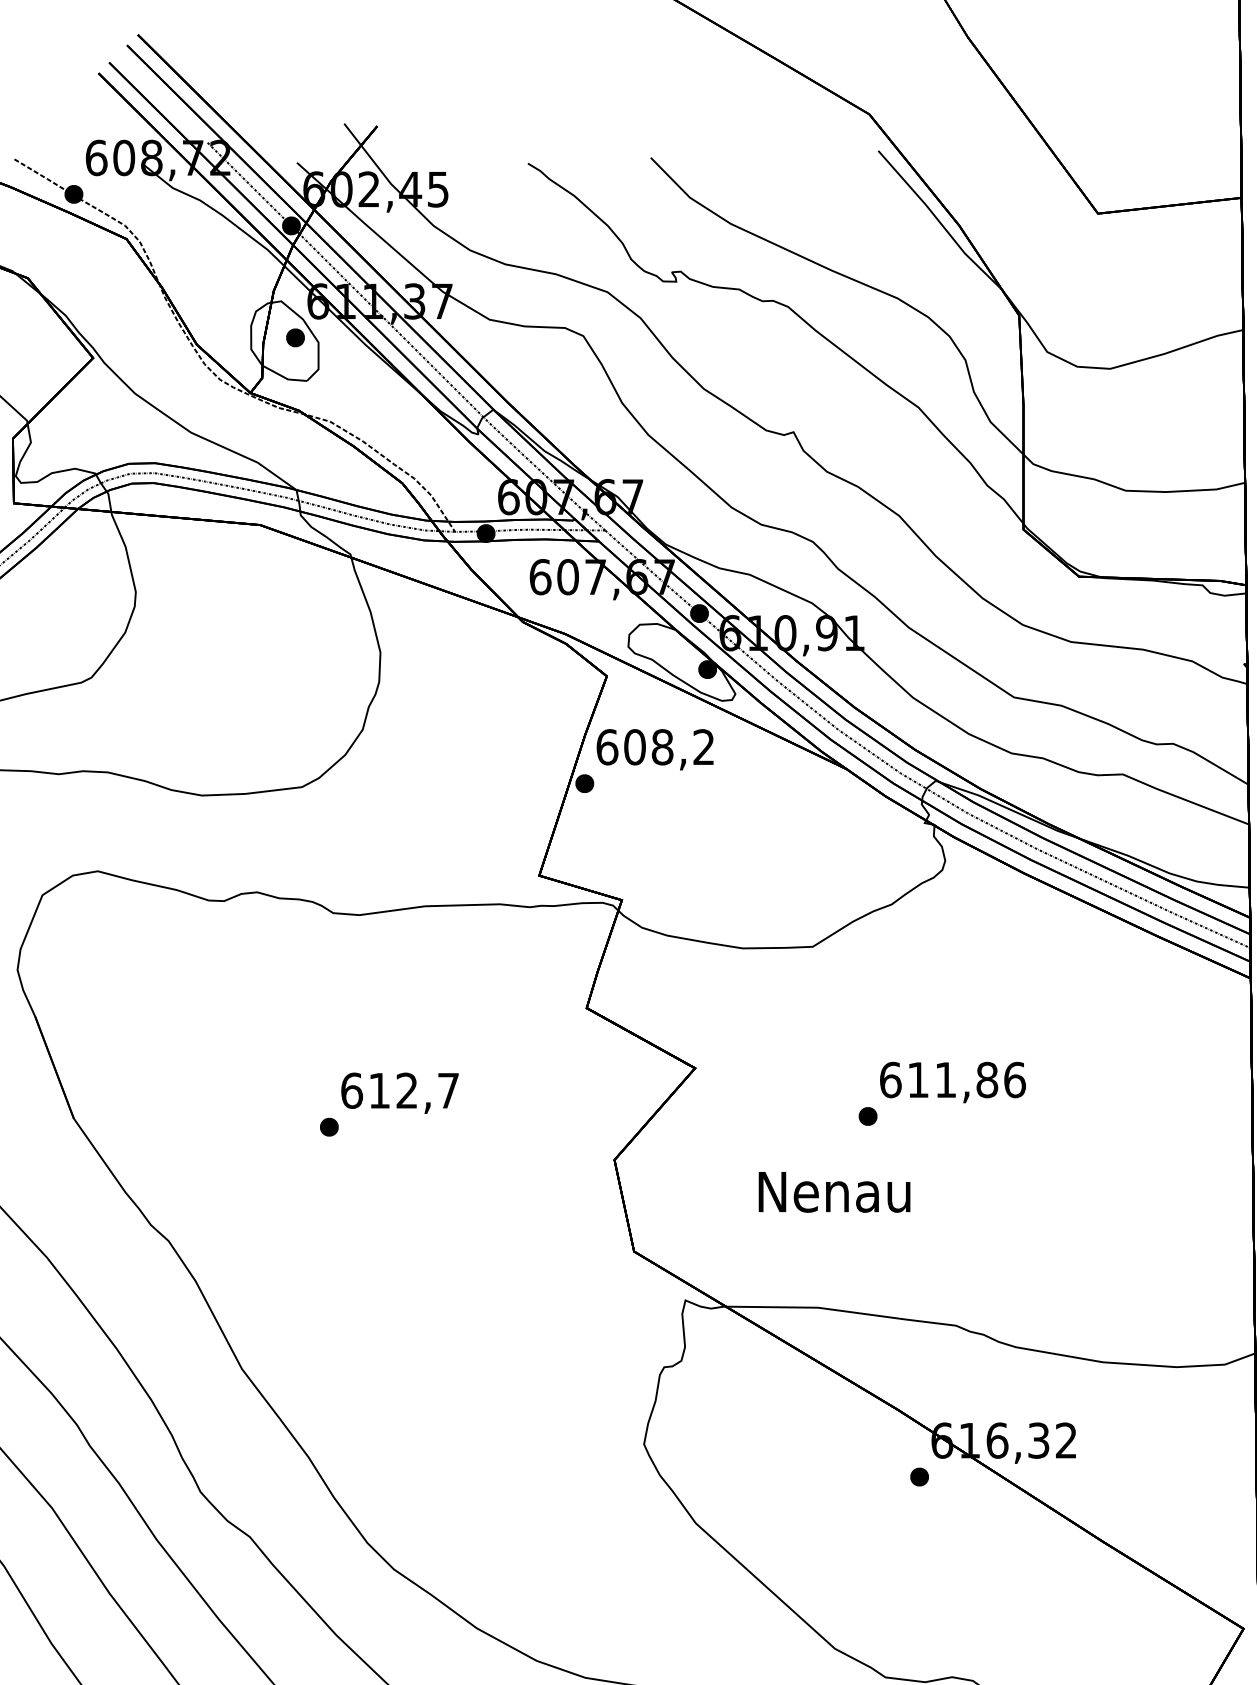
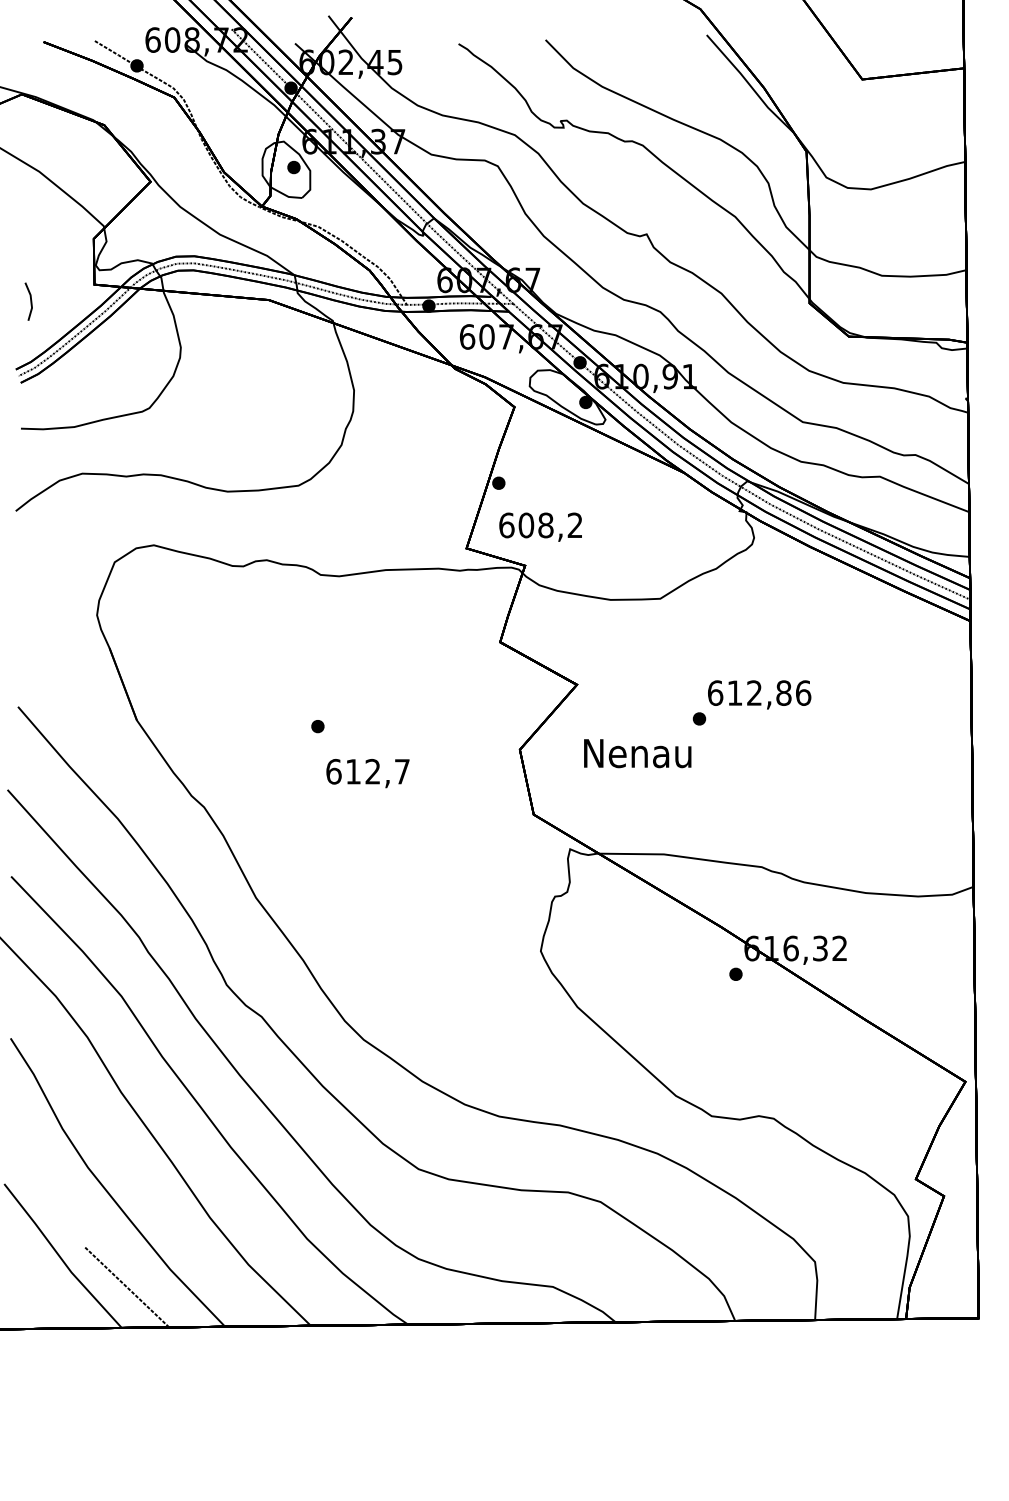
text: (654, 748) -> (540, 526), moved
text: (945, 1079) -> (754, 692), 611,86 -> 612,86
text: (399, 1093) -> (367, 773), moved
text: (834, 1192) -> (637, 753), moved

